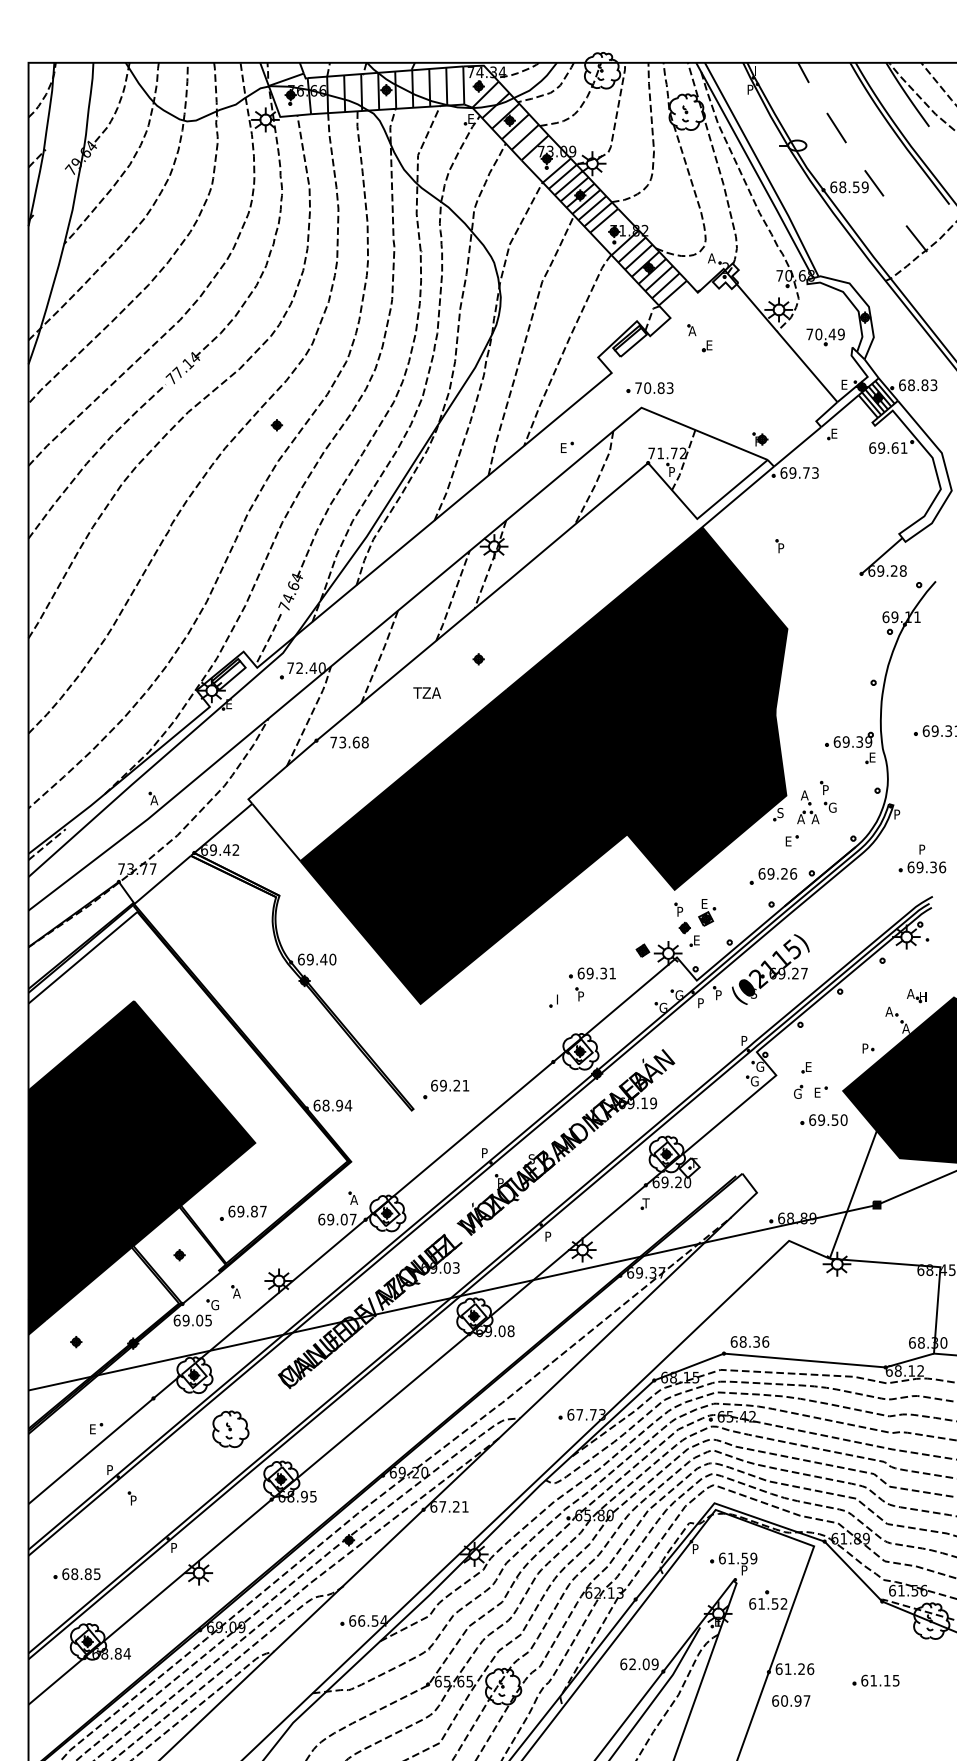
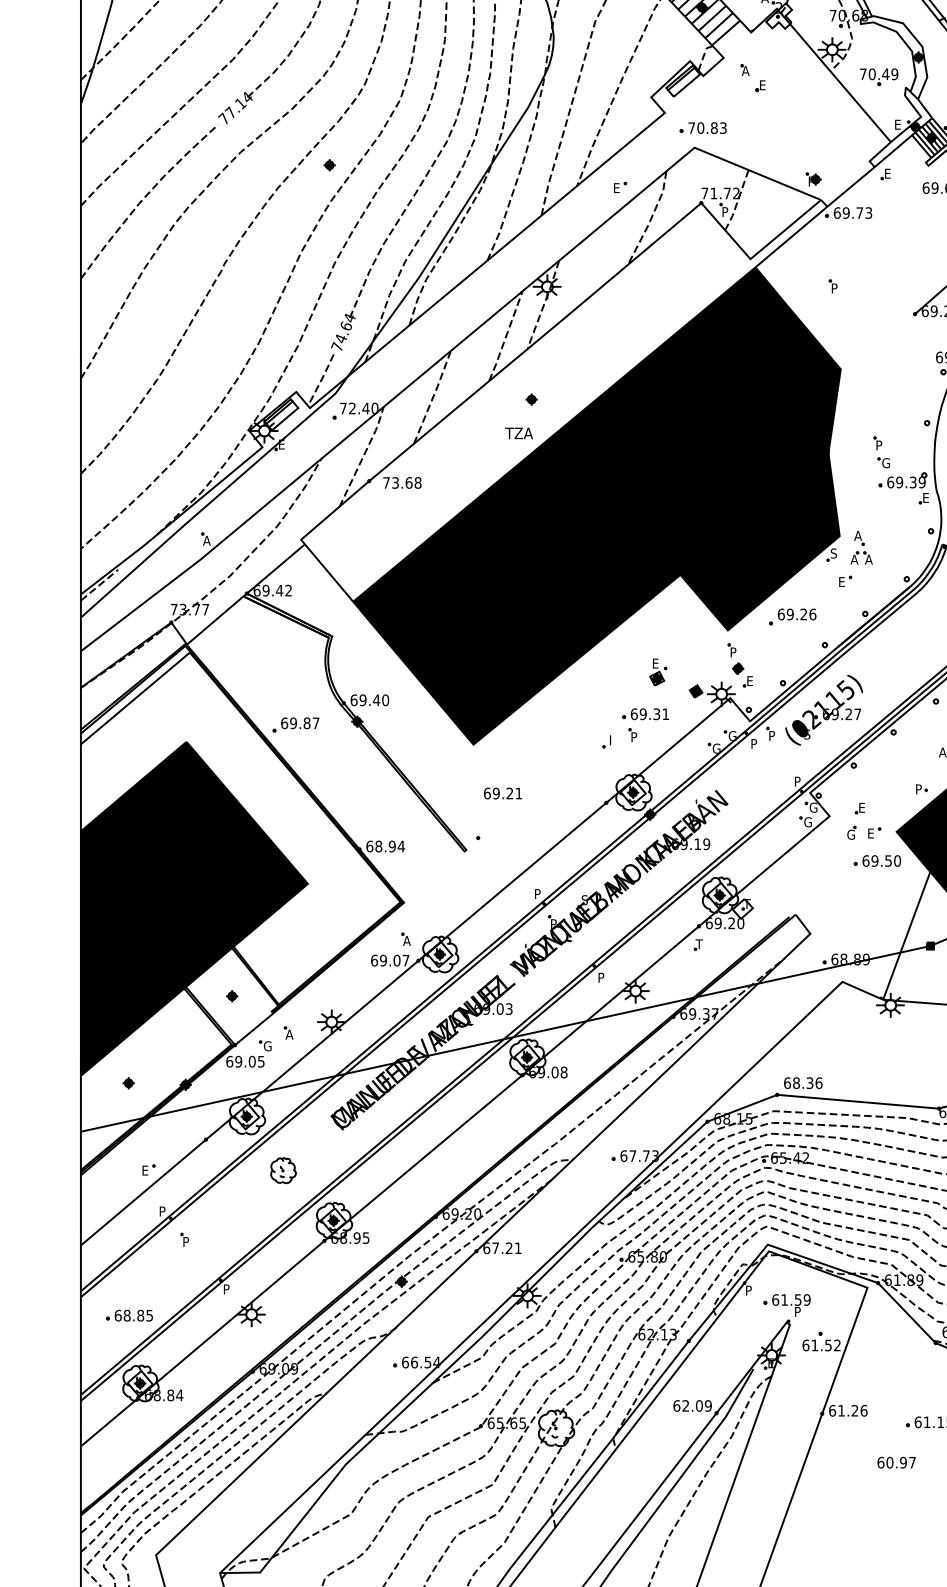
text: (426, 692) -> (518, 432), moved
part: (828, 796) -> (881, 451), moved
part: (773, 876) -> (792, 617), moved
part: (707, 912) -> (658, 672), moved
text: (450, 1085) -> (503, 793), moved
part: (243, 1212) -> (296, 724), moved
part: (230, 1429) -> (283, 1170), size x0.7
text: (791, 1700) -> (896, 1462), moved

